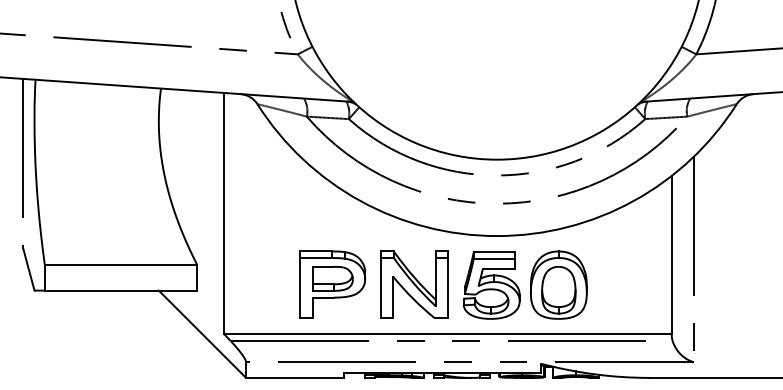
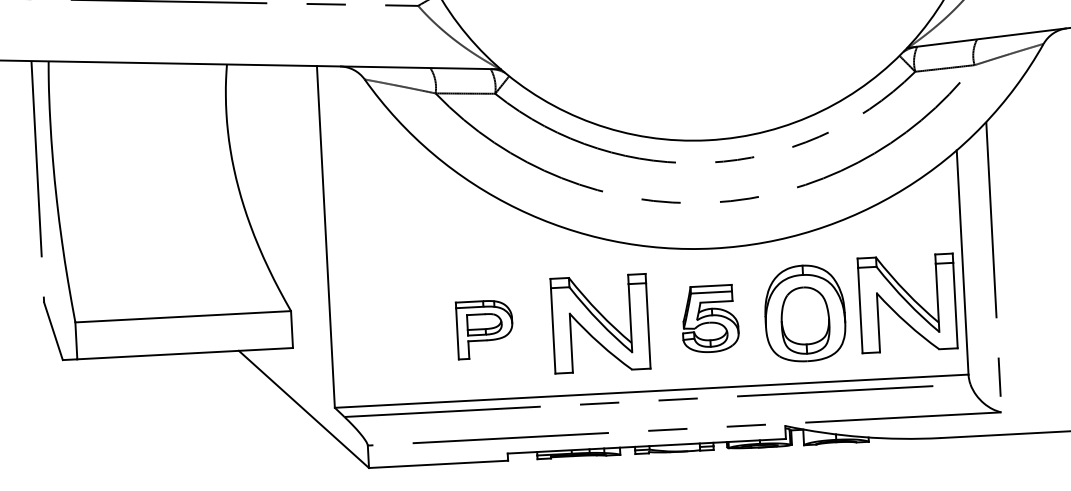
part: (631, 281) -> (907, 302), added
part: (332, 284) -> (484, 329), size x0.6
part: (491, 285) -> (709, 318), size x0.7

